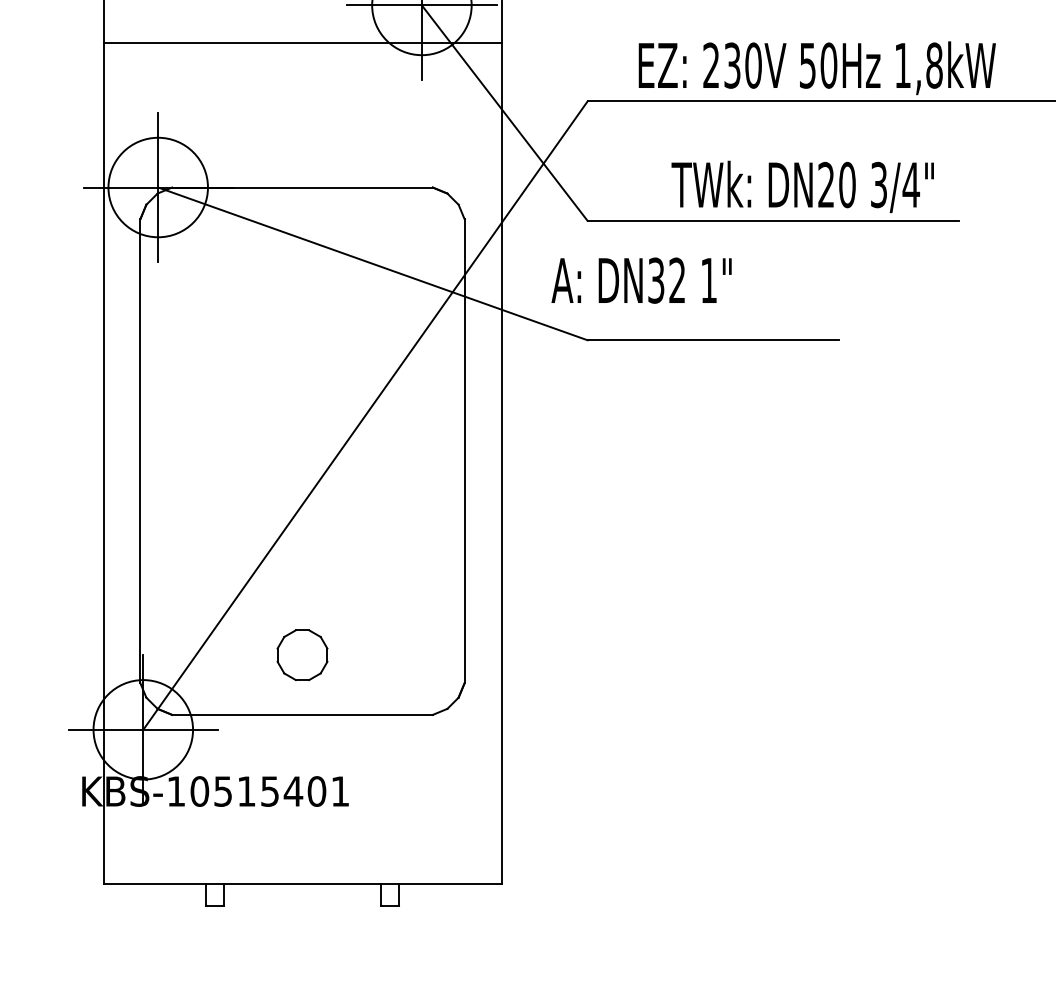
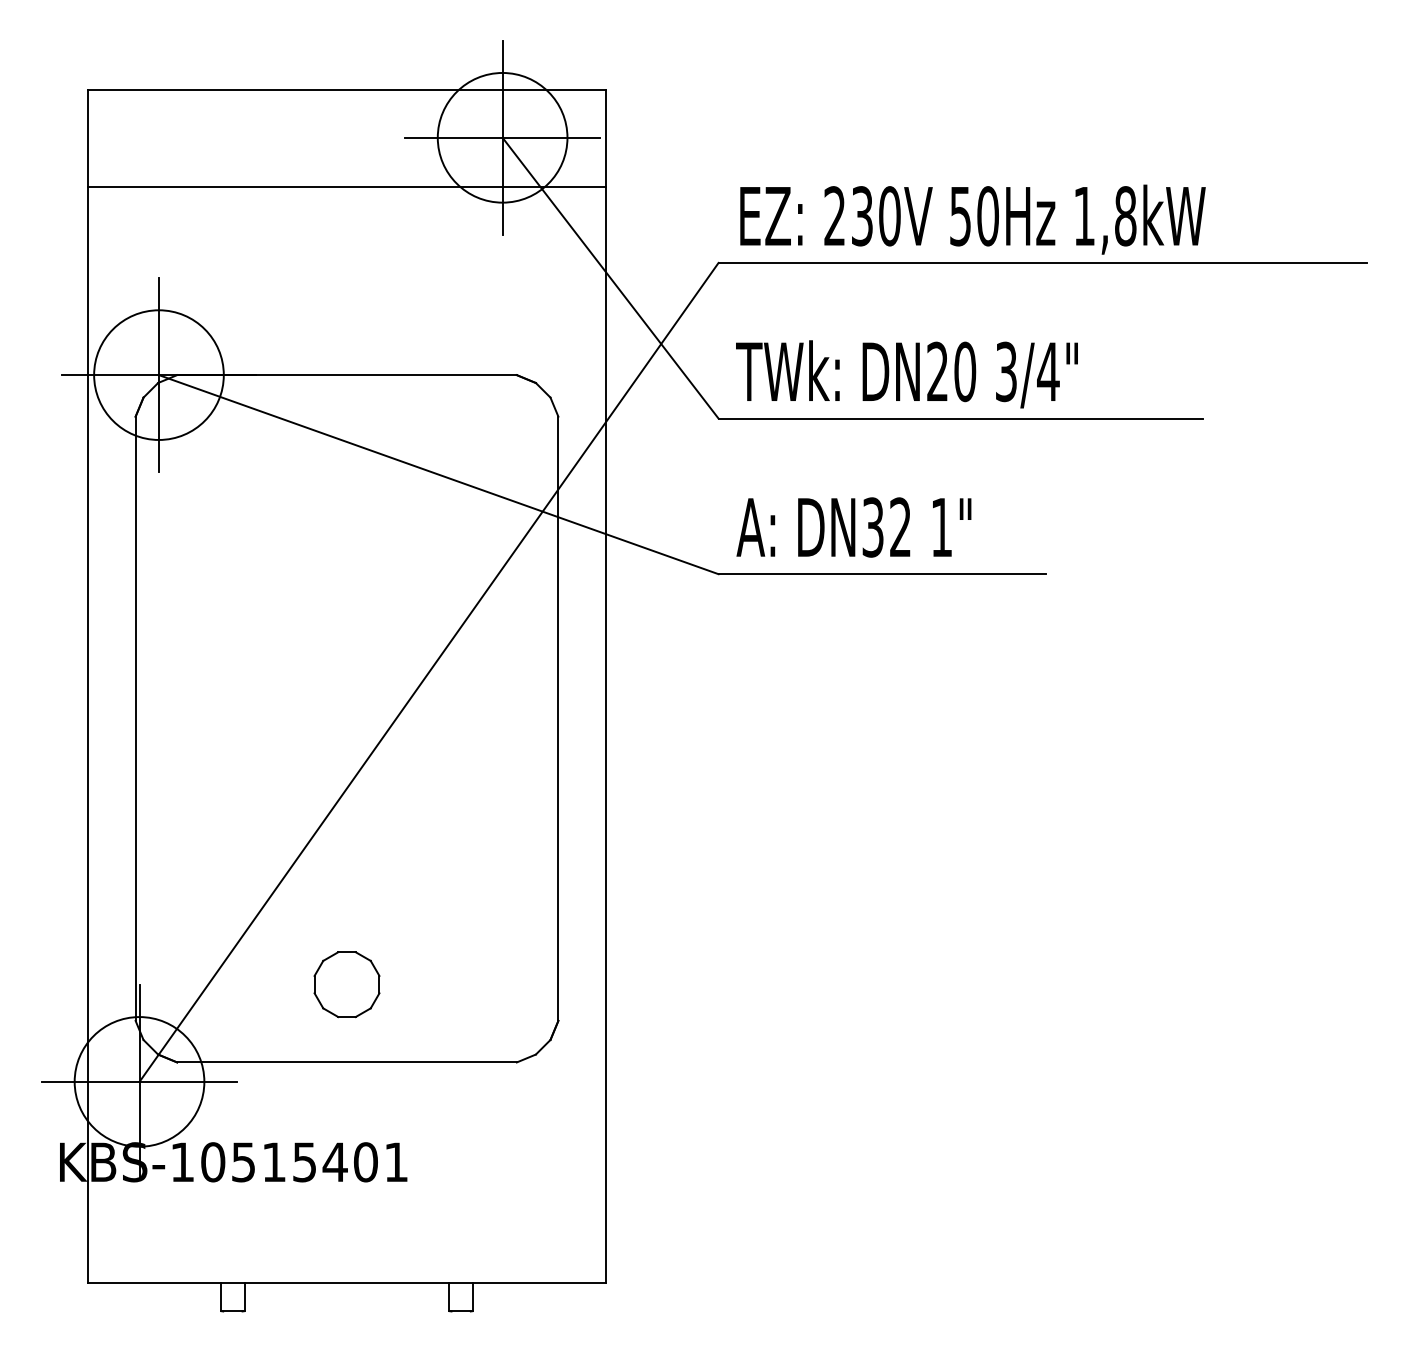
text: (816, 68) -> (972, 219), moved
text: (802, 187) -> (906, 374), moved
text: (641, 280) -> (853, 527), moved

